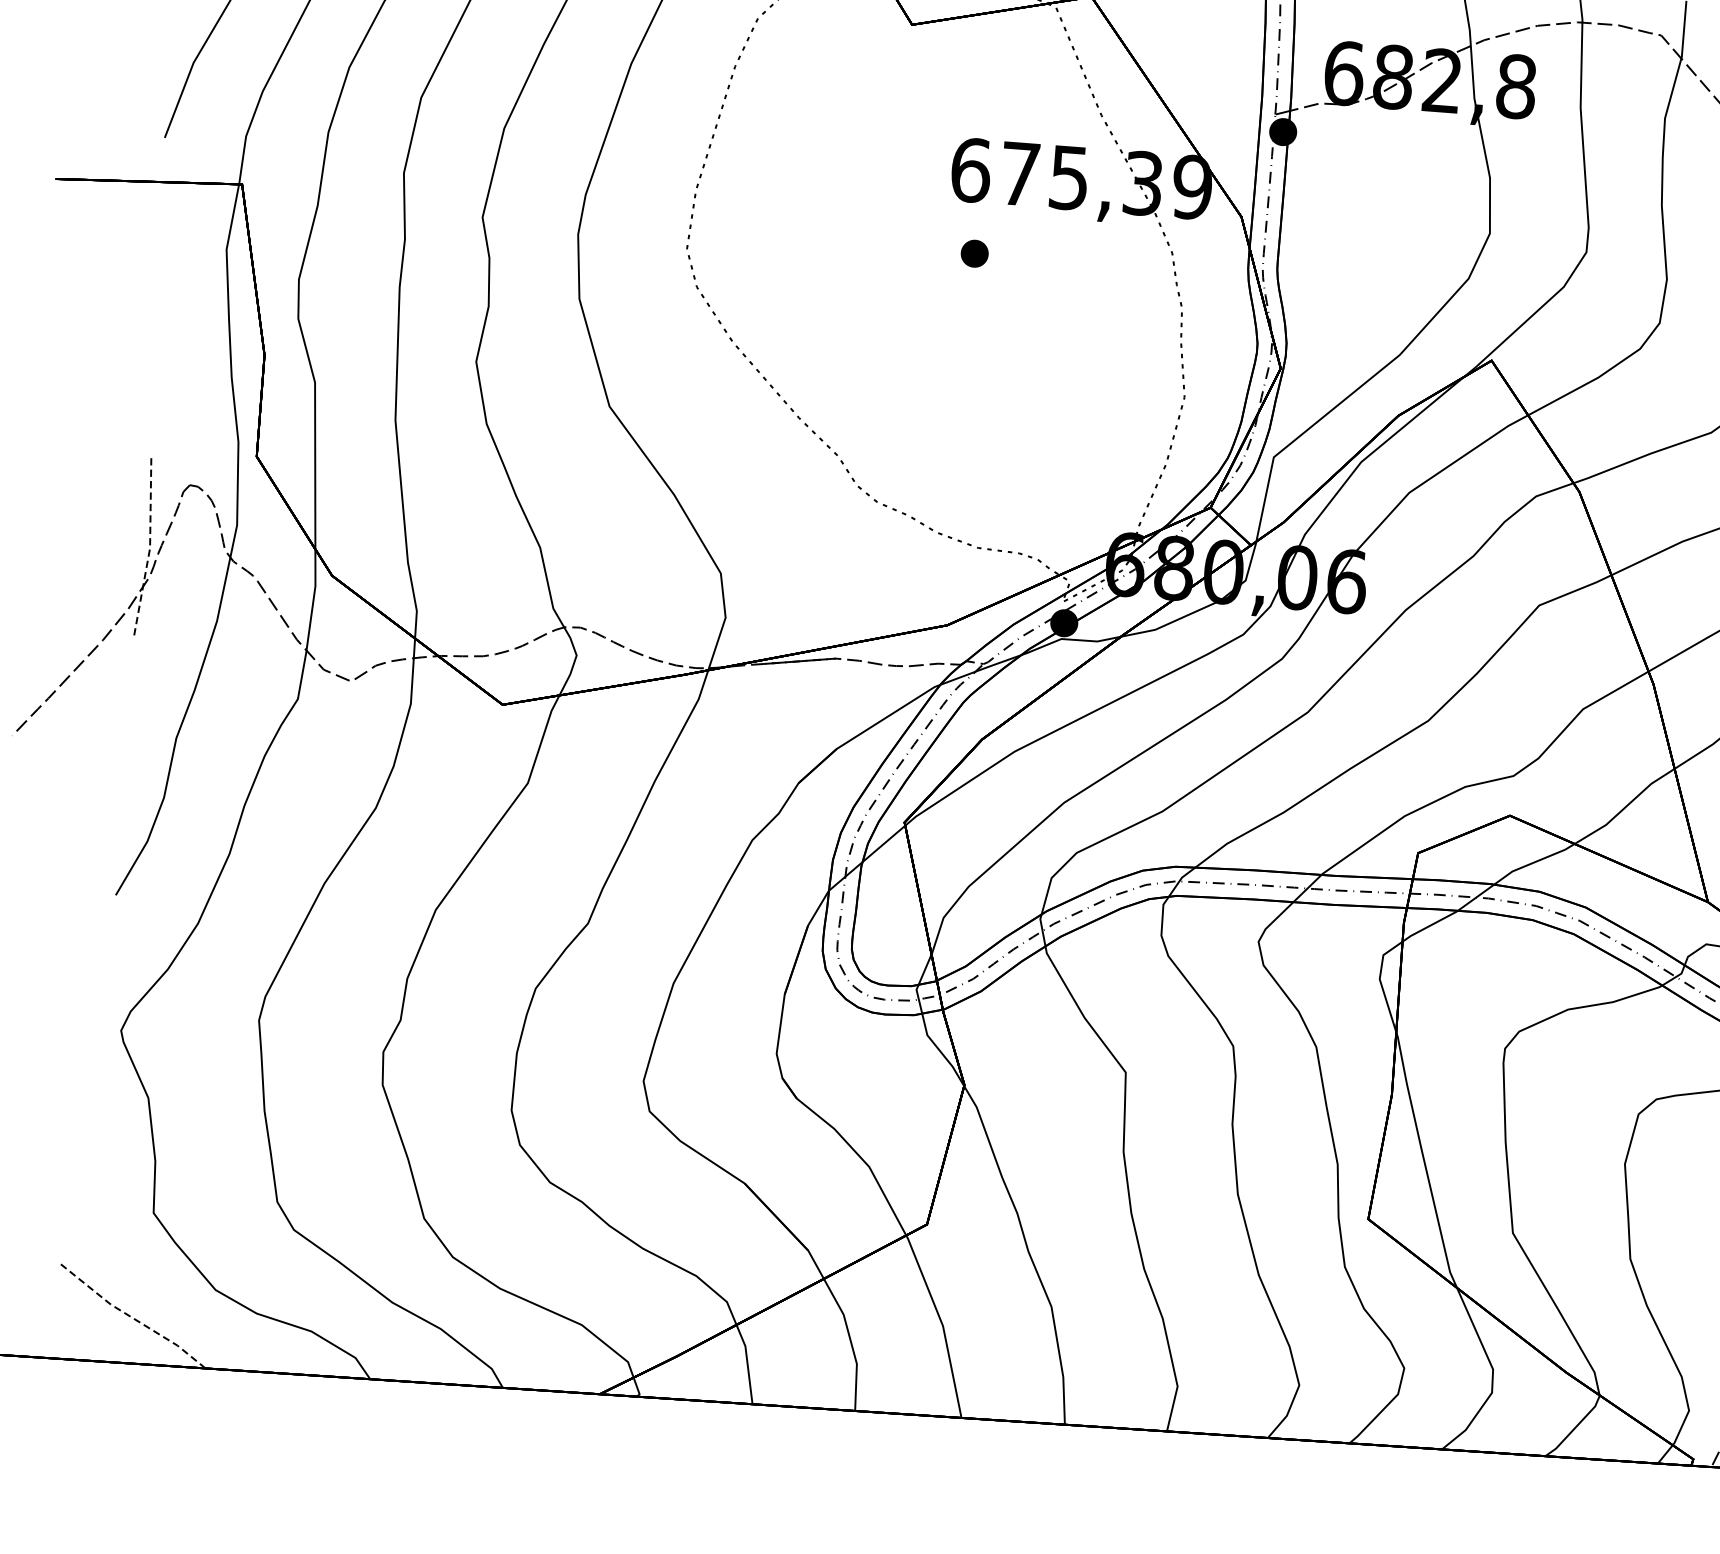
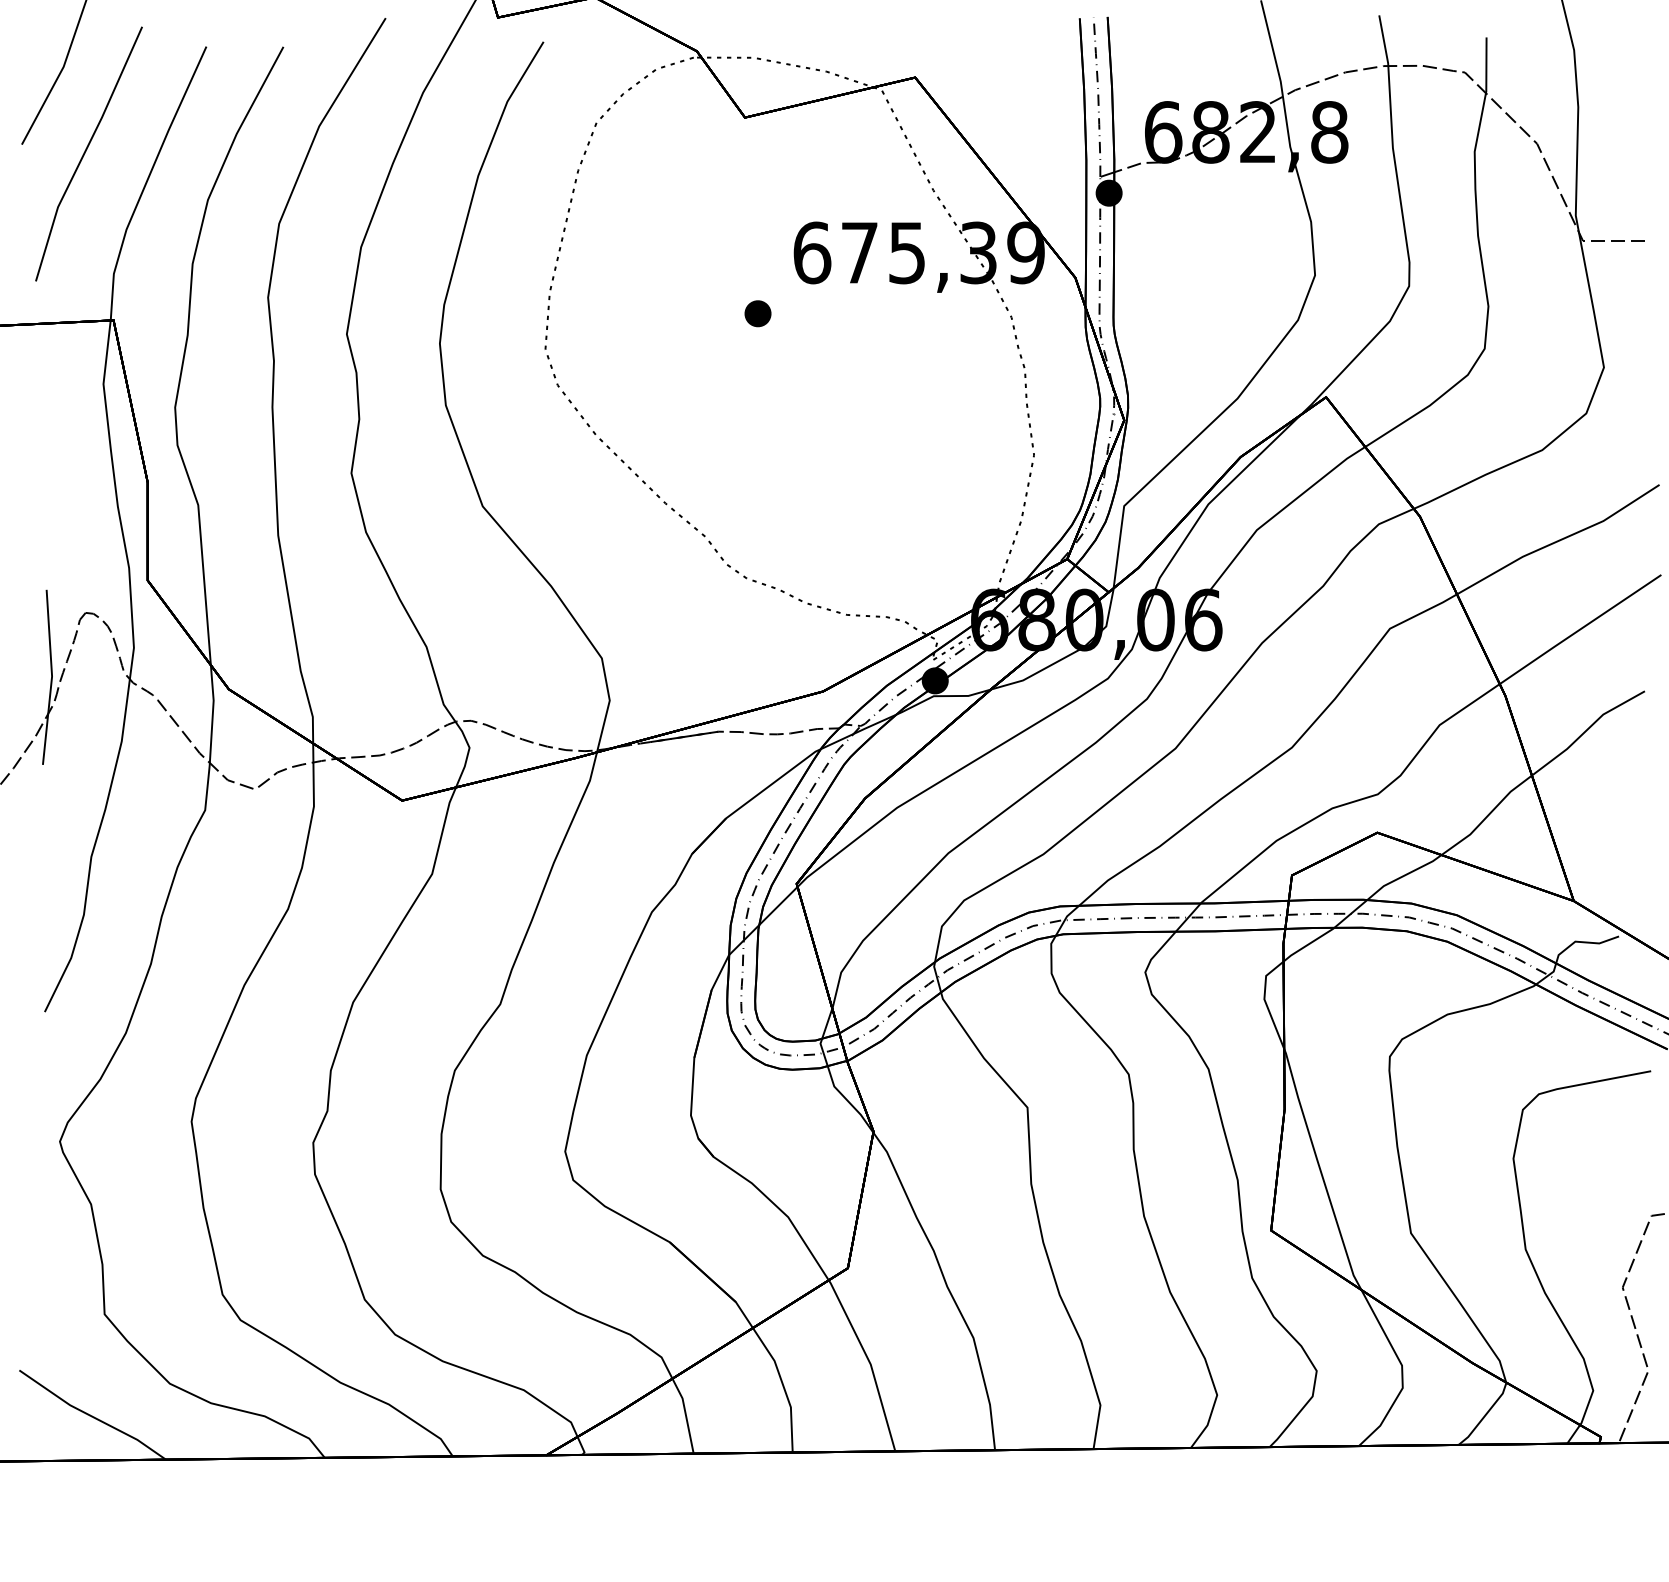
part: (974, 253) -> (757, 313), moved
line: (150, 549) -> (52, 677), dashed -> solid
line: (131, 1317) -> (91, 1416), dashed -> solid

